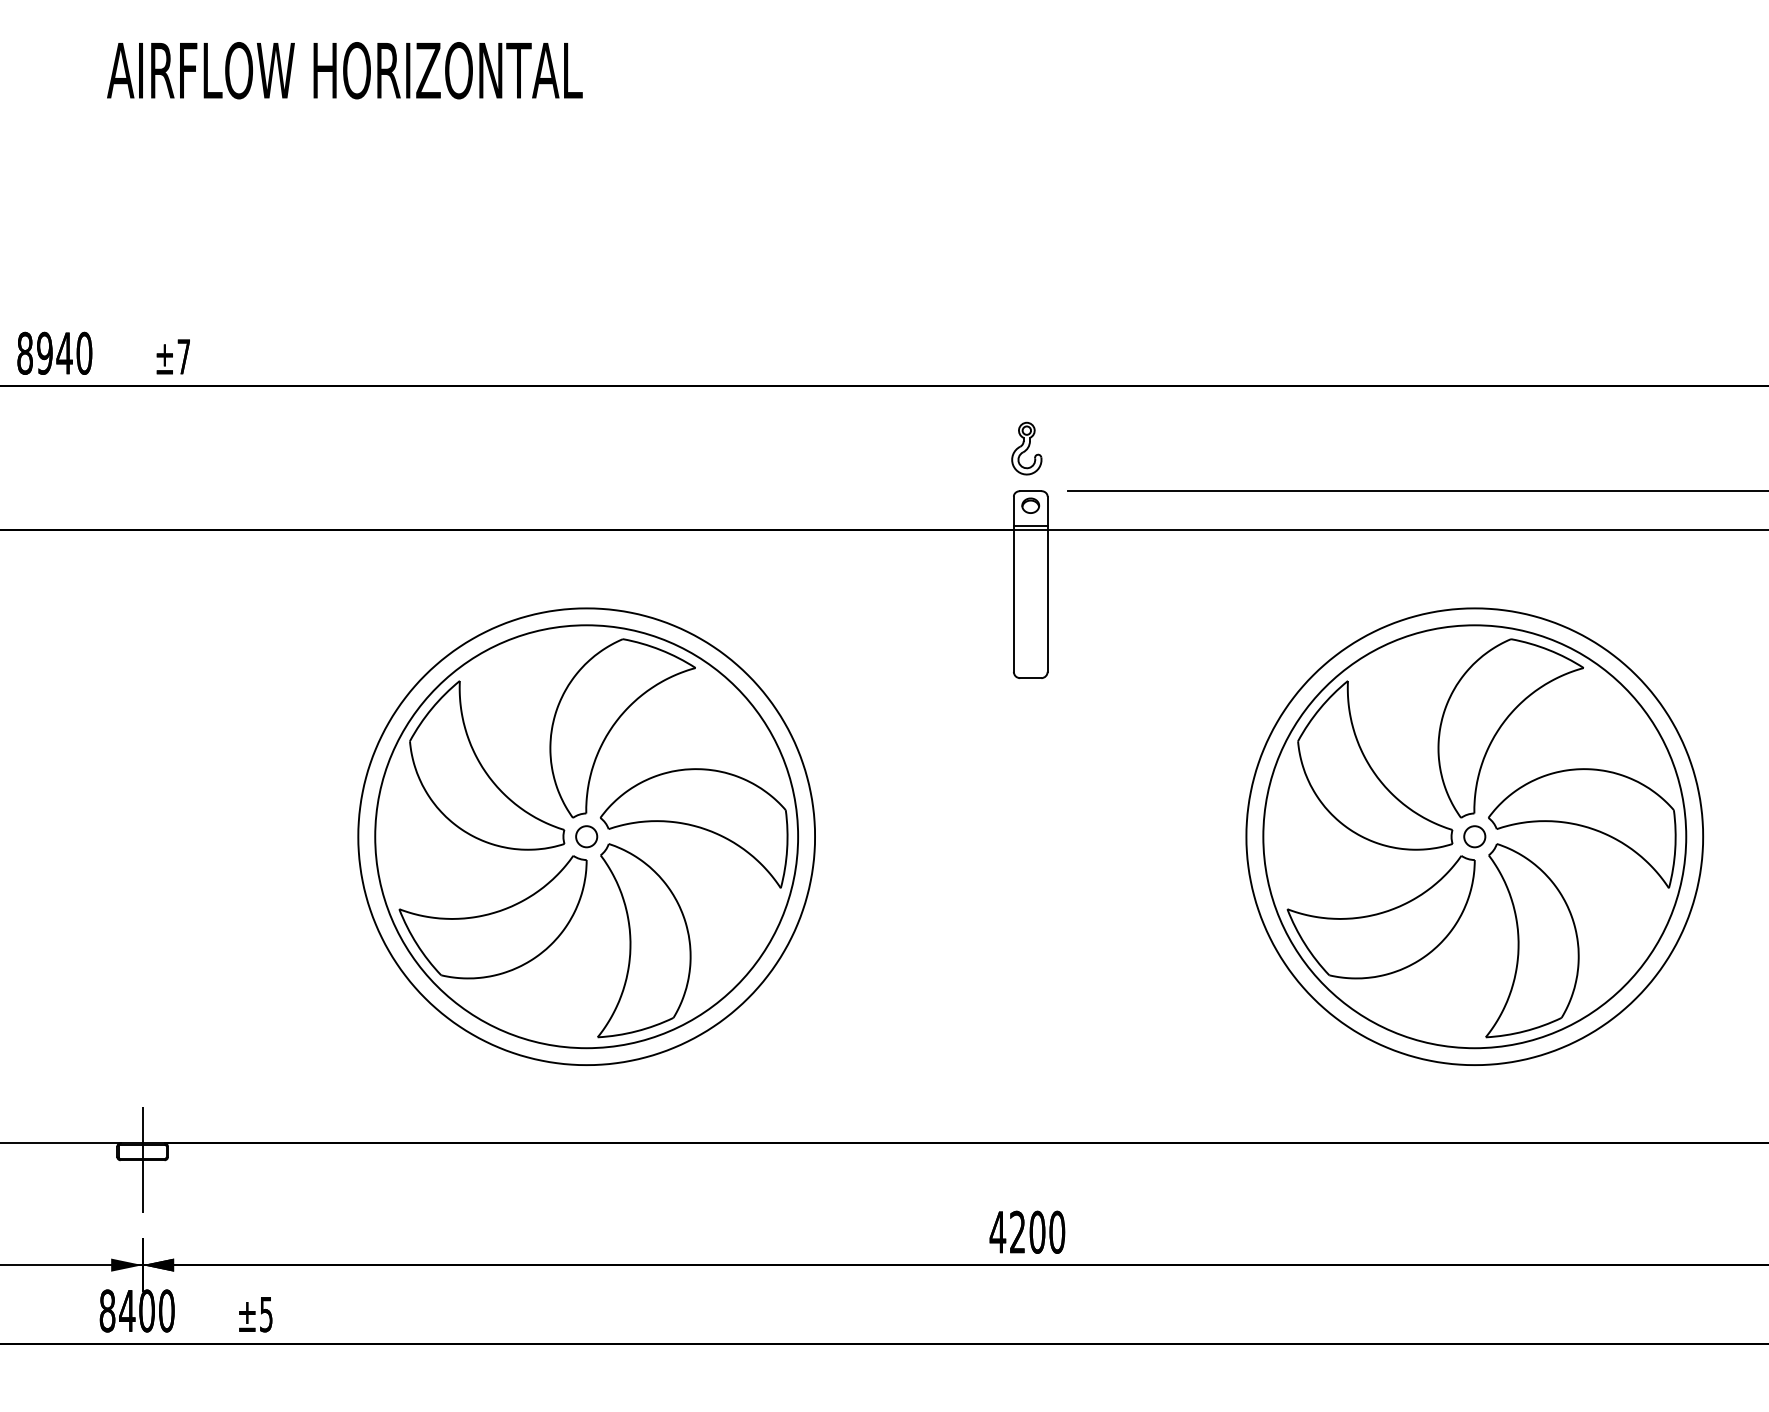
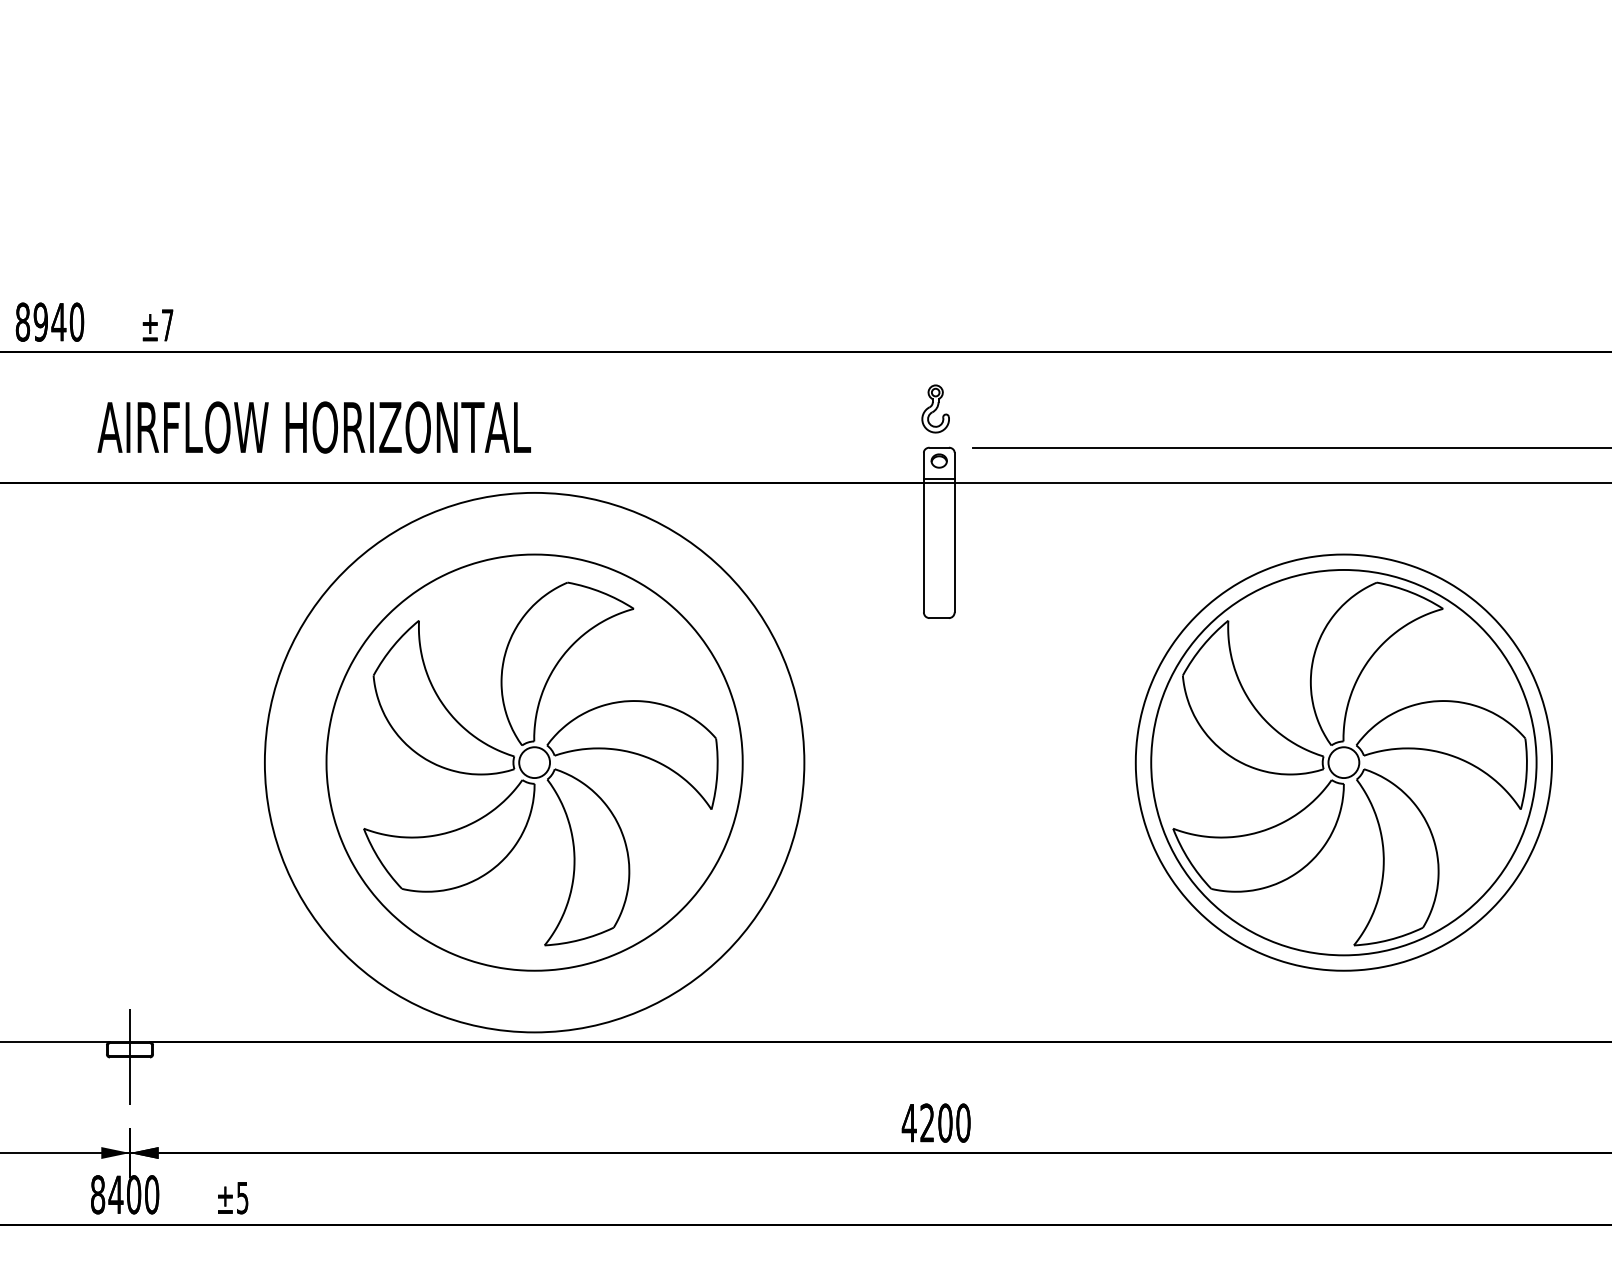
text: (344, 70) -> (313, 427), moved
circle: (586, 836) -> (534, 762), size x1.4
circle: (586, 836) -> (534, 762), size x1.6
circle: (1474, 836) -> (1343, 762), size x1.6

